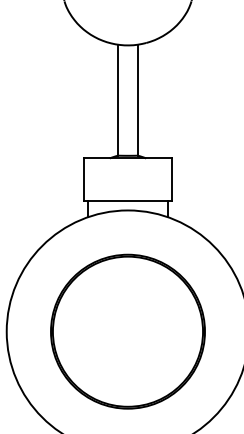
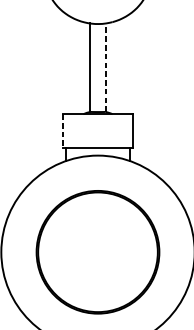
line: (137, 99) -> (105, 67), solid -> dashed
line: (83, 180) -> (62, 131), solid -> dashed

